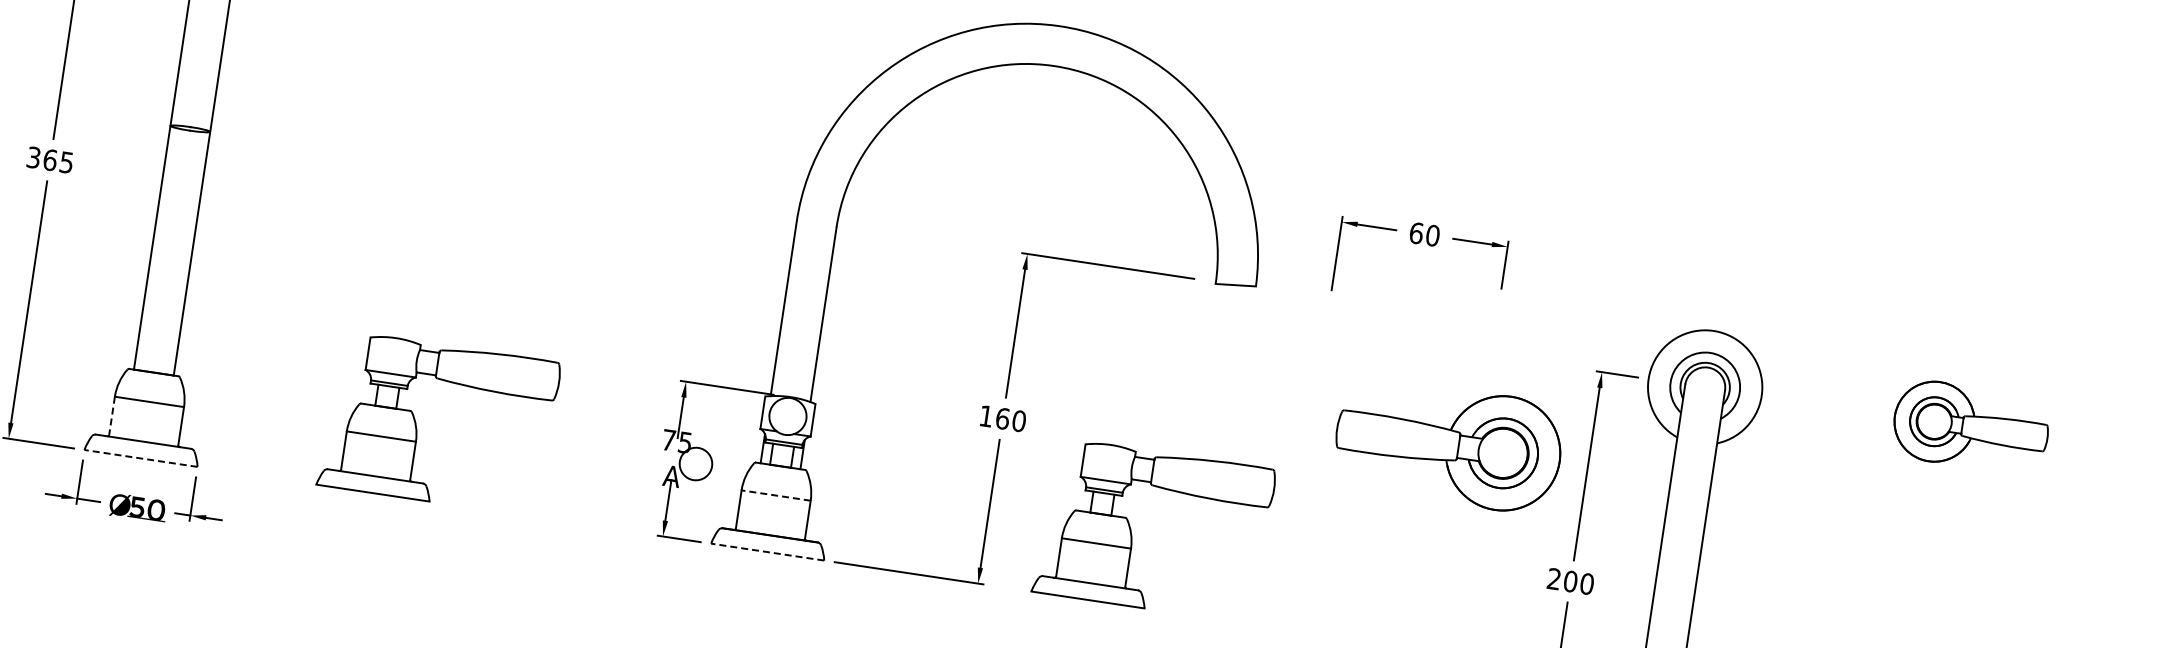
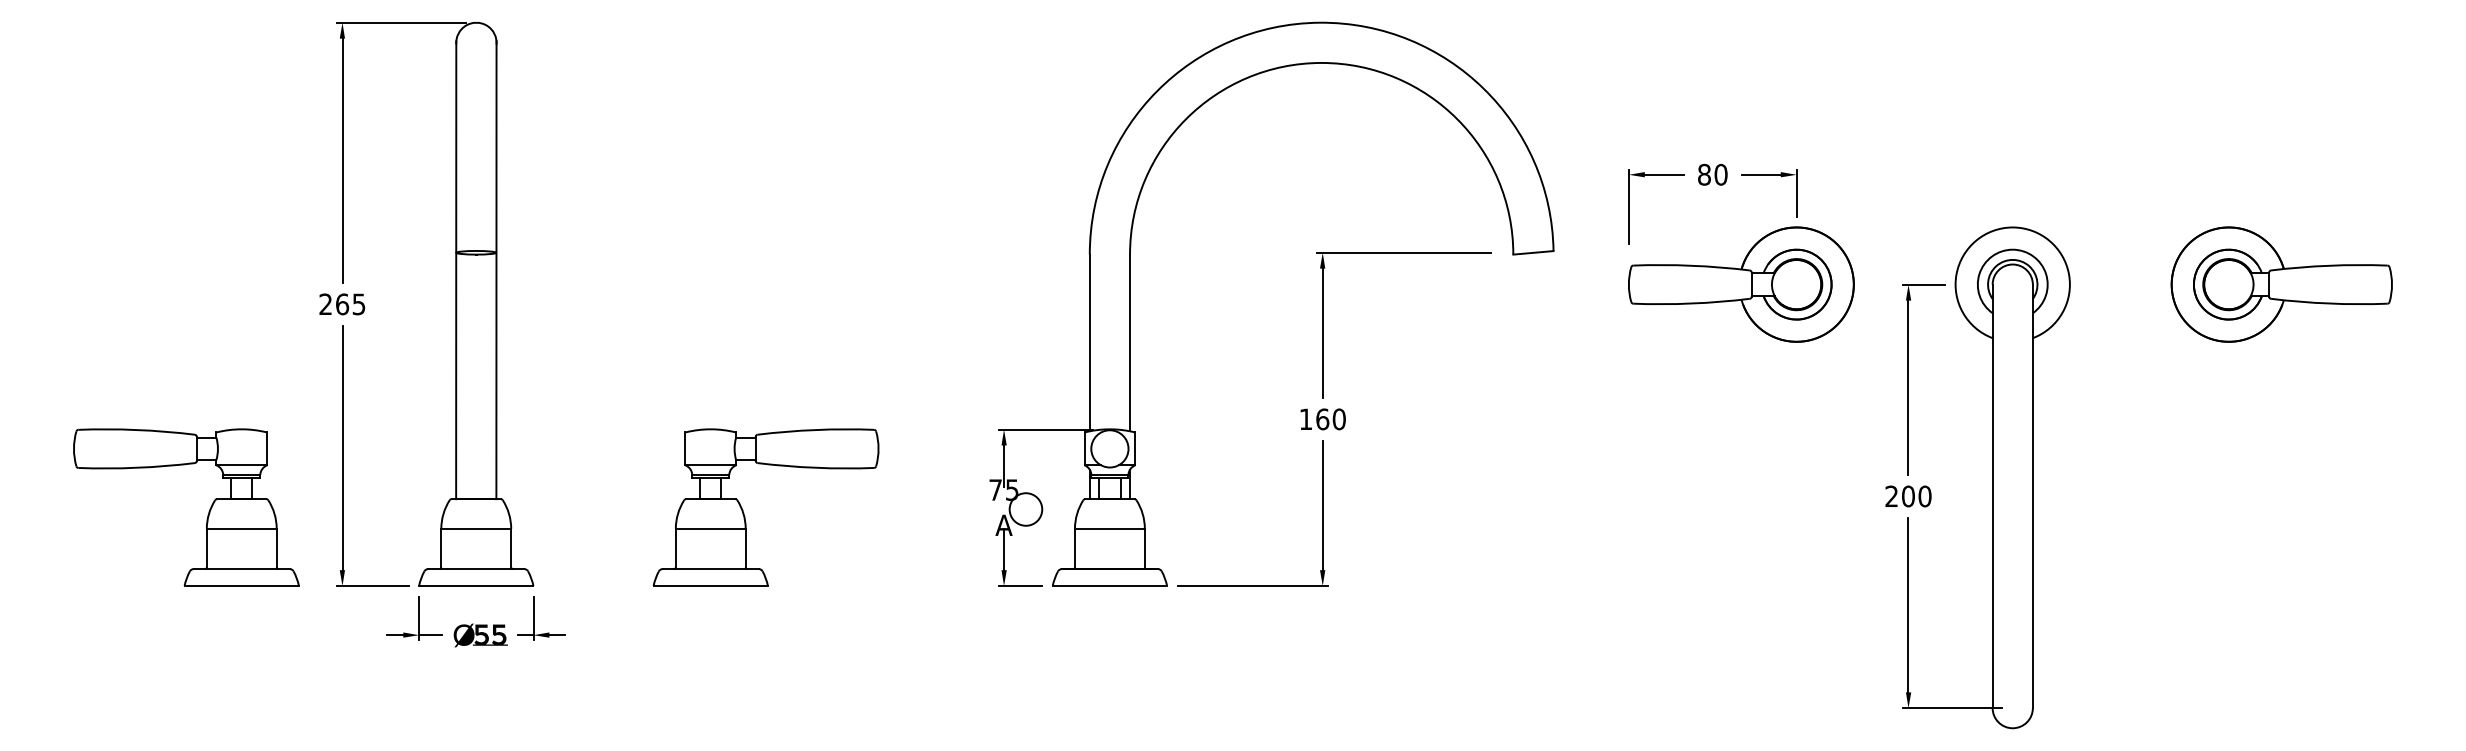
text: (33, 157) -> (325, 304), 365 -> 265
text: (1416, 232) -> (1704, 174), 60 -> 80
line: (112, 416) -> (441, 548), dashed -> solid
part: (1970, 427) -> (2281, 284), size x1.43
part: (1448, 445) -> (1741, 284), moved
line: (140, 458) -> (475, 586), dashed -> solid
line: (775, 495) -> (1109, 528), dashed -> solid
text: (137, 508) -> (480, 635), 50 -> 55
part: (1132, 533) -> (1467, 513), removed
line: (767, 552) -> (1109, 586), dashed -> solid

